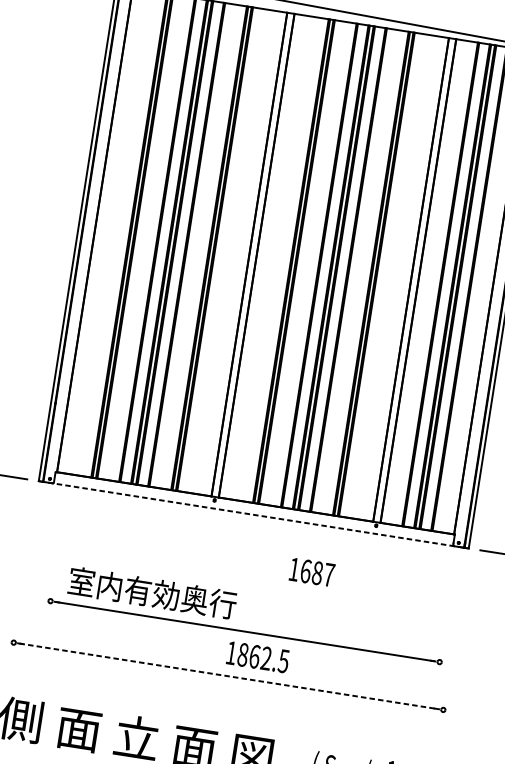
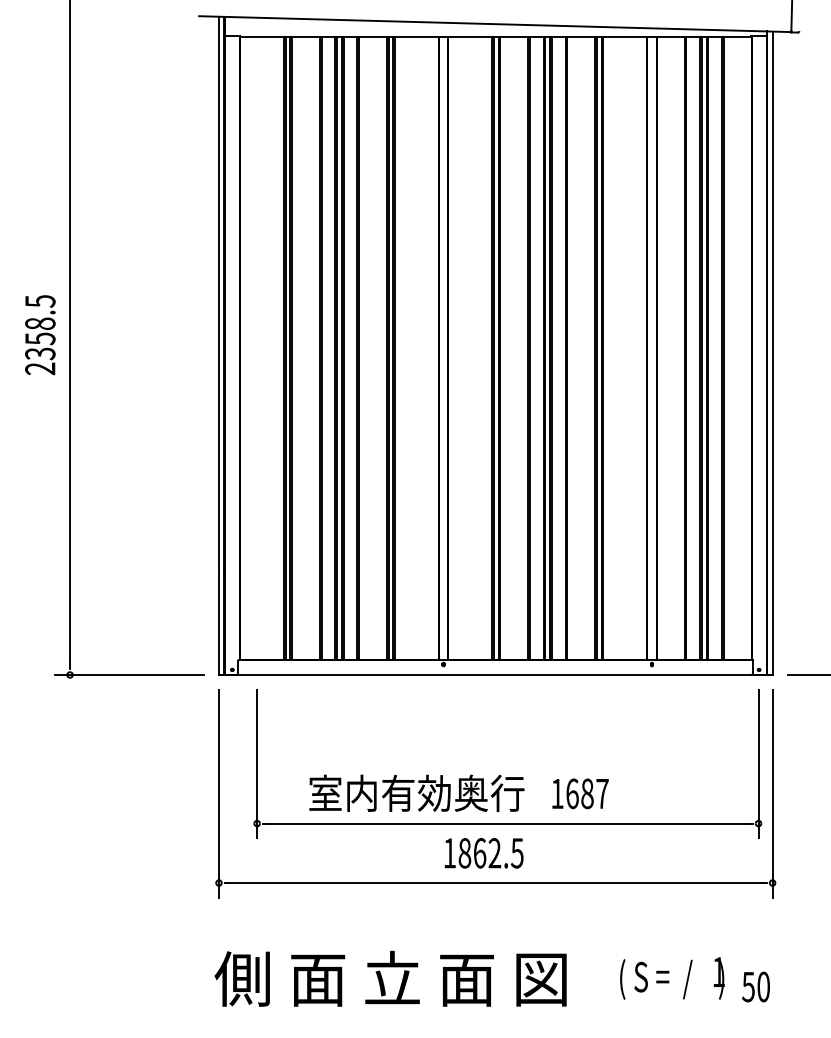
line: (253, 514) -> (495, 674), dashed -> solid
line: (58, 554) -> (257, 763), added
text: (312, 572) -> (580, 793), moved
line: (25, 573) -> (219, 793), added
text: (152, 592) -> (416, 792), moved
line: (446, 615) -> (758, 763), added
line: (454, 640) -> (772, 793), added
text: (257, 657) -> (483, 853), moved
line: (229, 676) -> (496, 883), dashed -> solid

